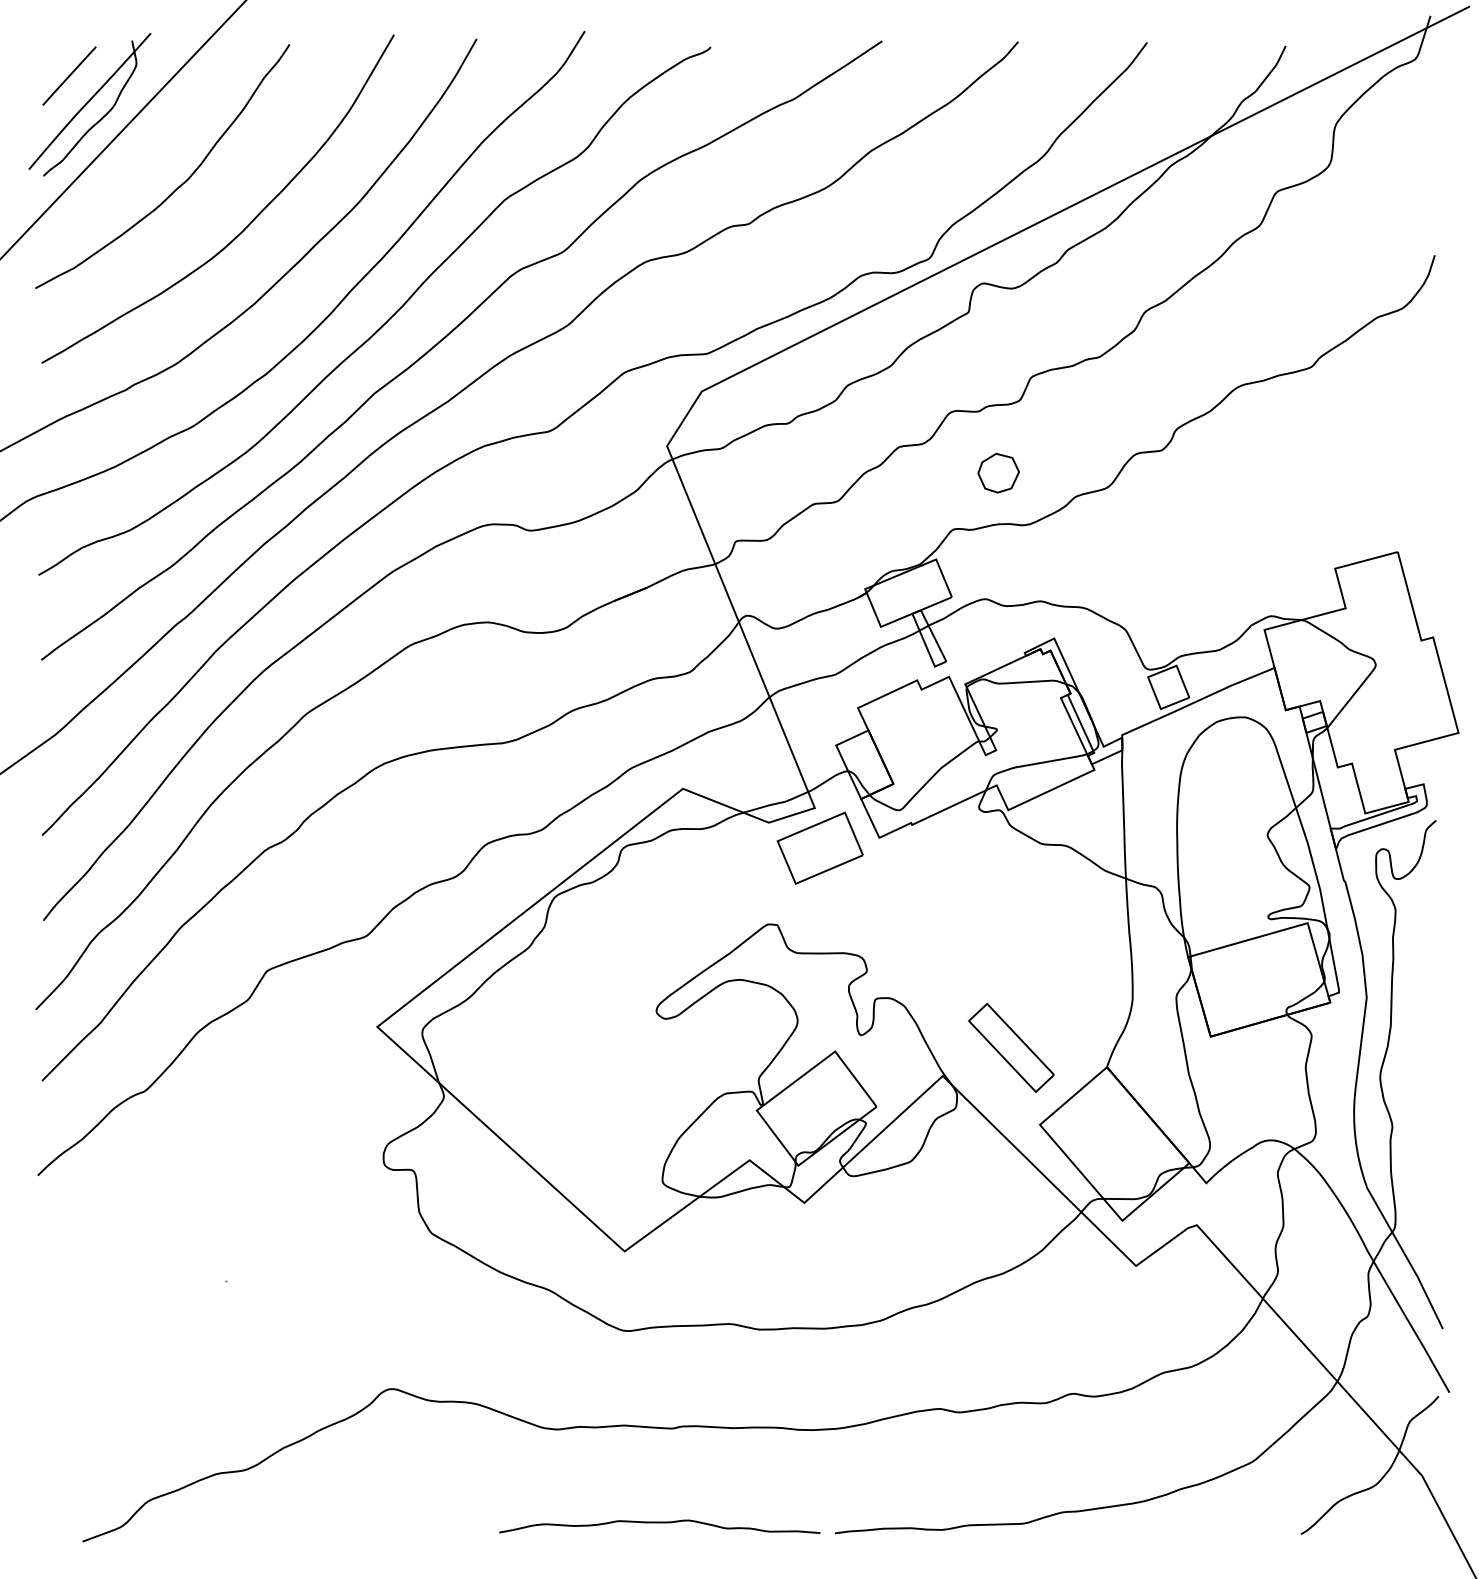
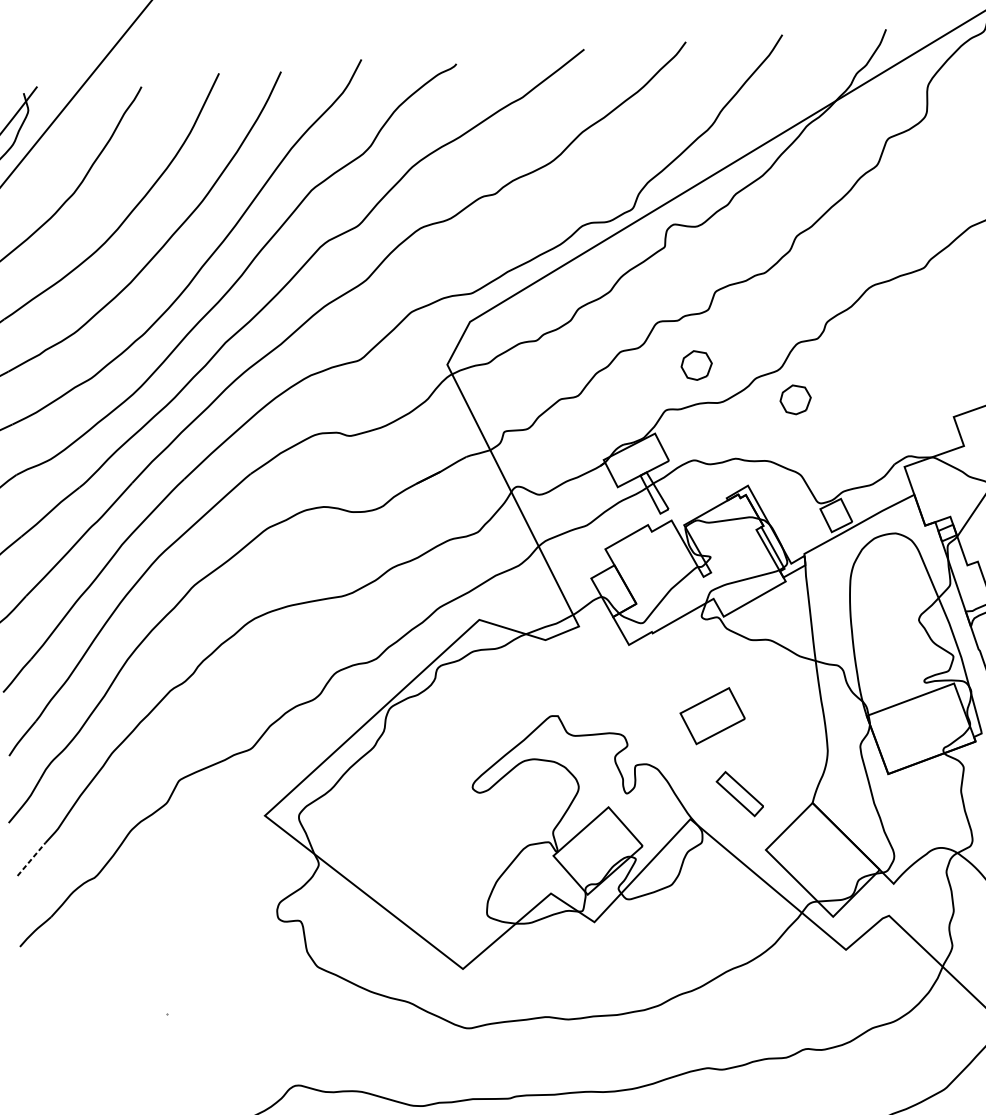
part: (1126, 528) -> (795, 399), added
part: (819, 847) -> (712, 715), moved
part: (1011, 1047) -> (740, 793), size x0.7
line: (62, 1060) -> (31, 859), solid -> dashed

